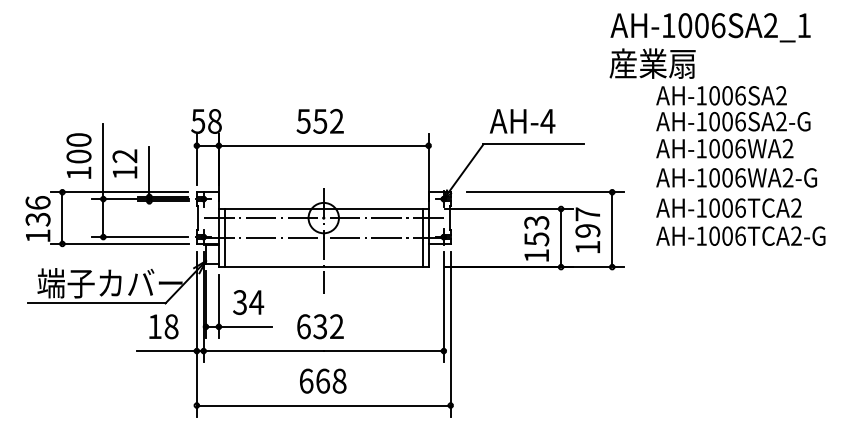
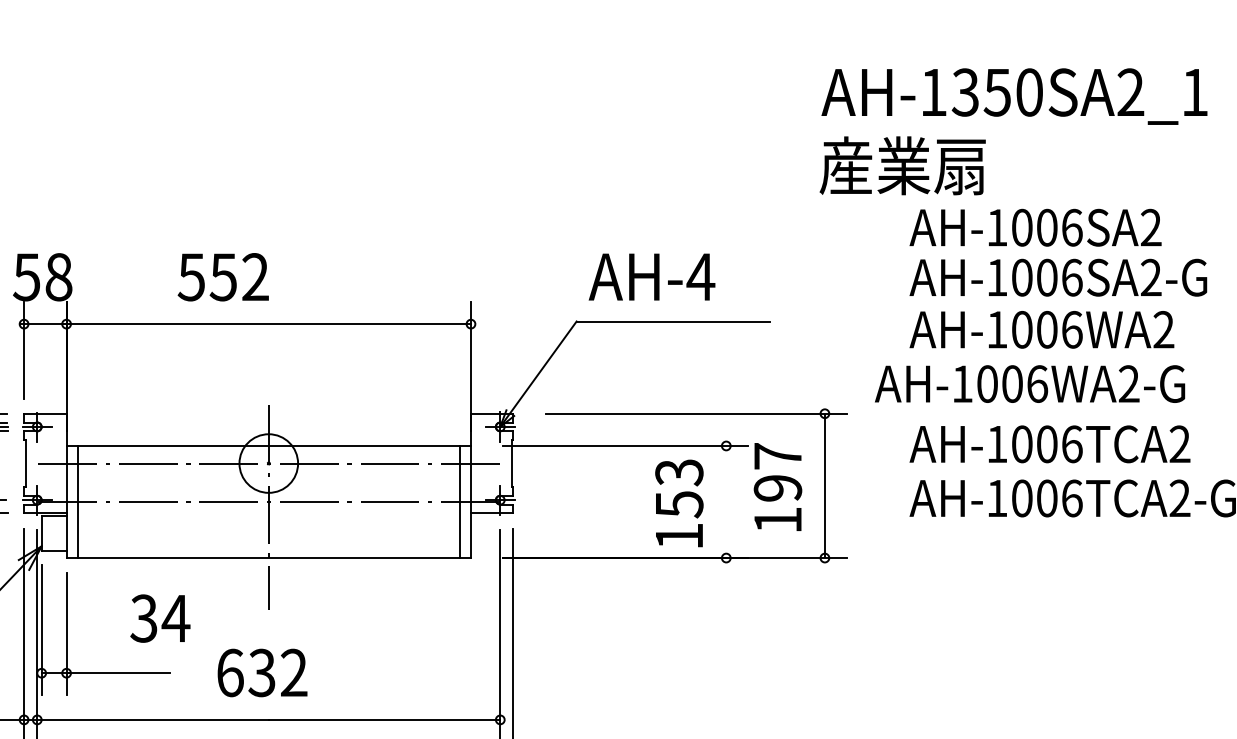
text: (701, 25) -> (996, 92), AH-1006SA2_1 -> AH-1350SA2_1
text: (319, 121) -> (221, 277), moved
text: (736, 177) -> (1029, 383), moved
line: (561, 237) -> (727, 500), removed
text: (248, 302) -> (160, 618), moved

